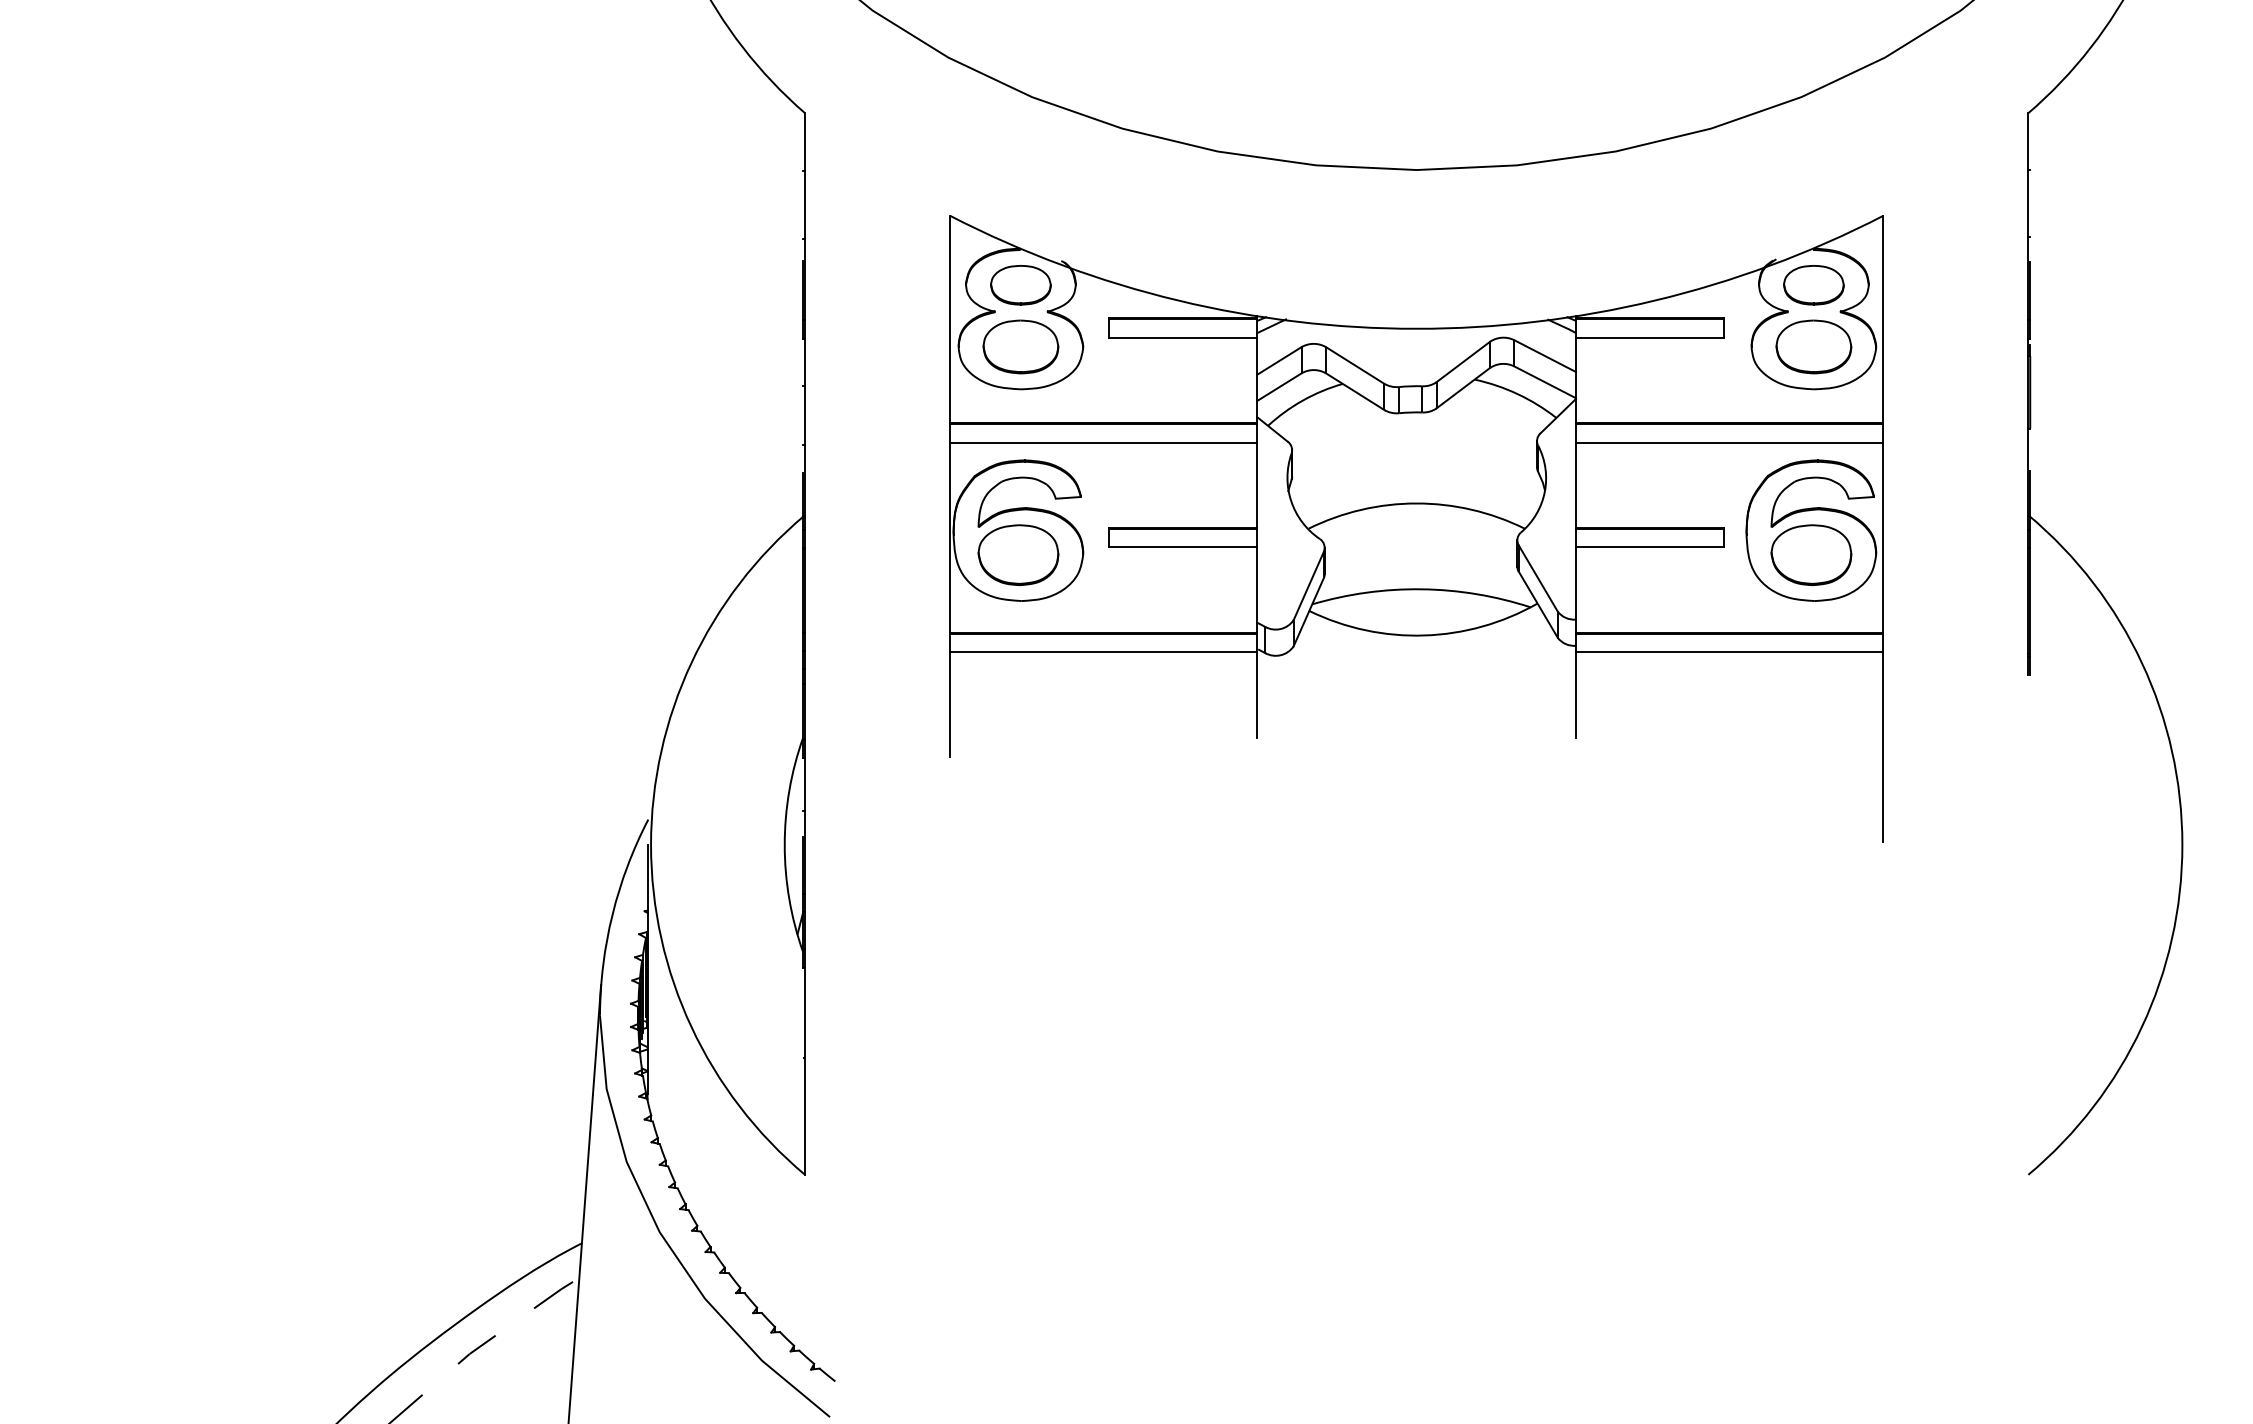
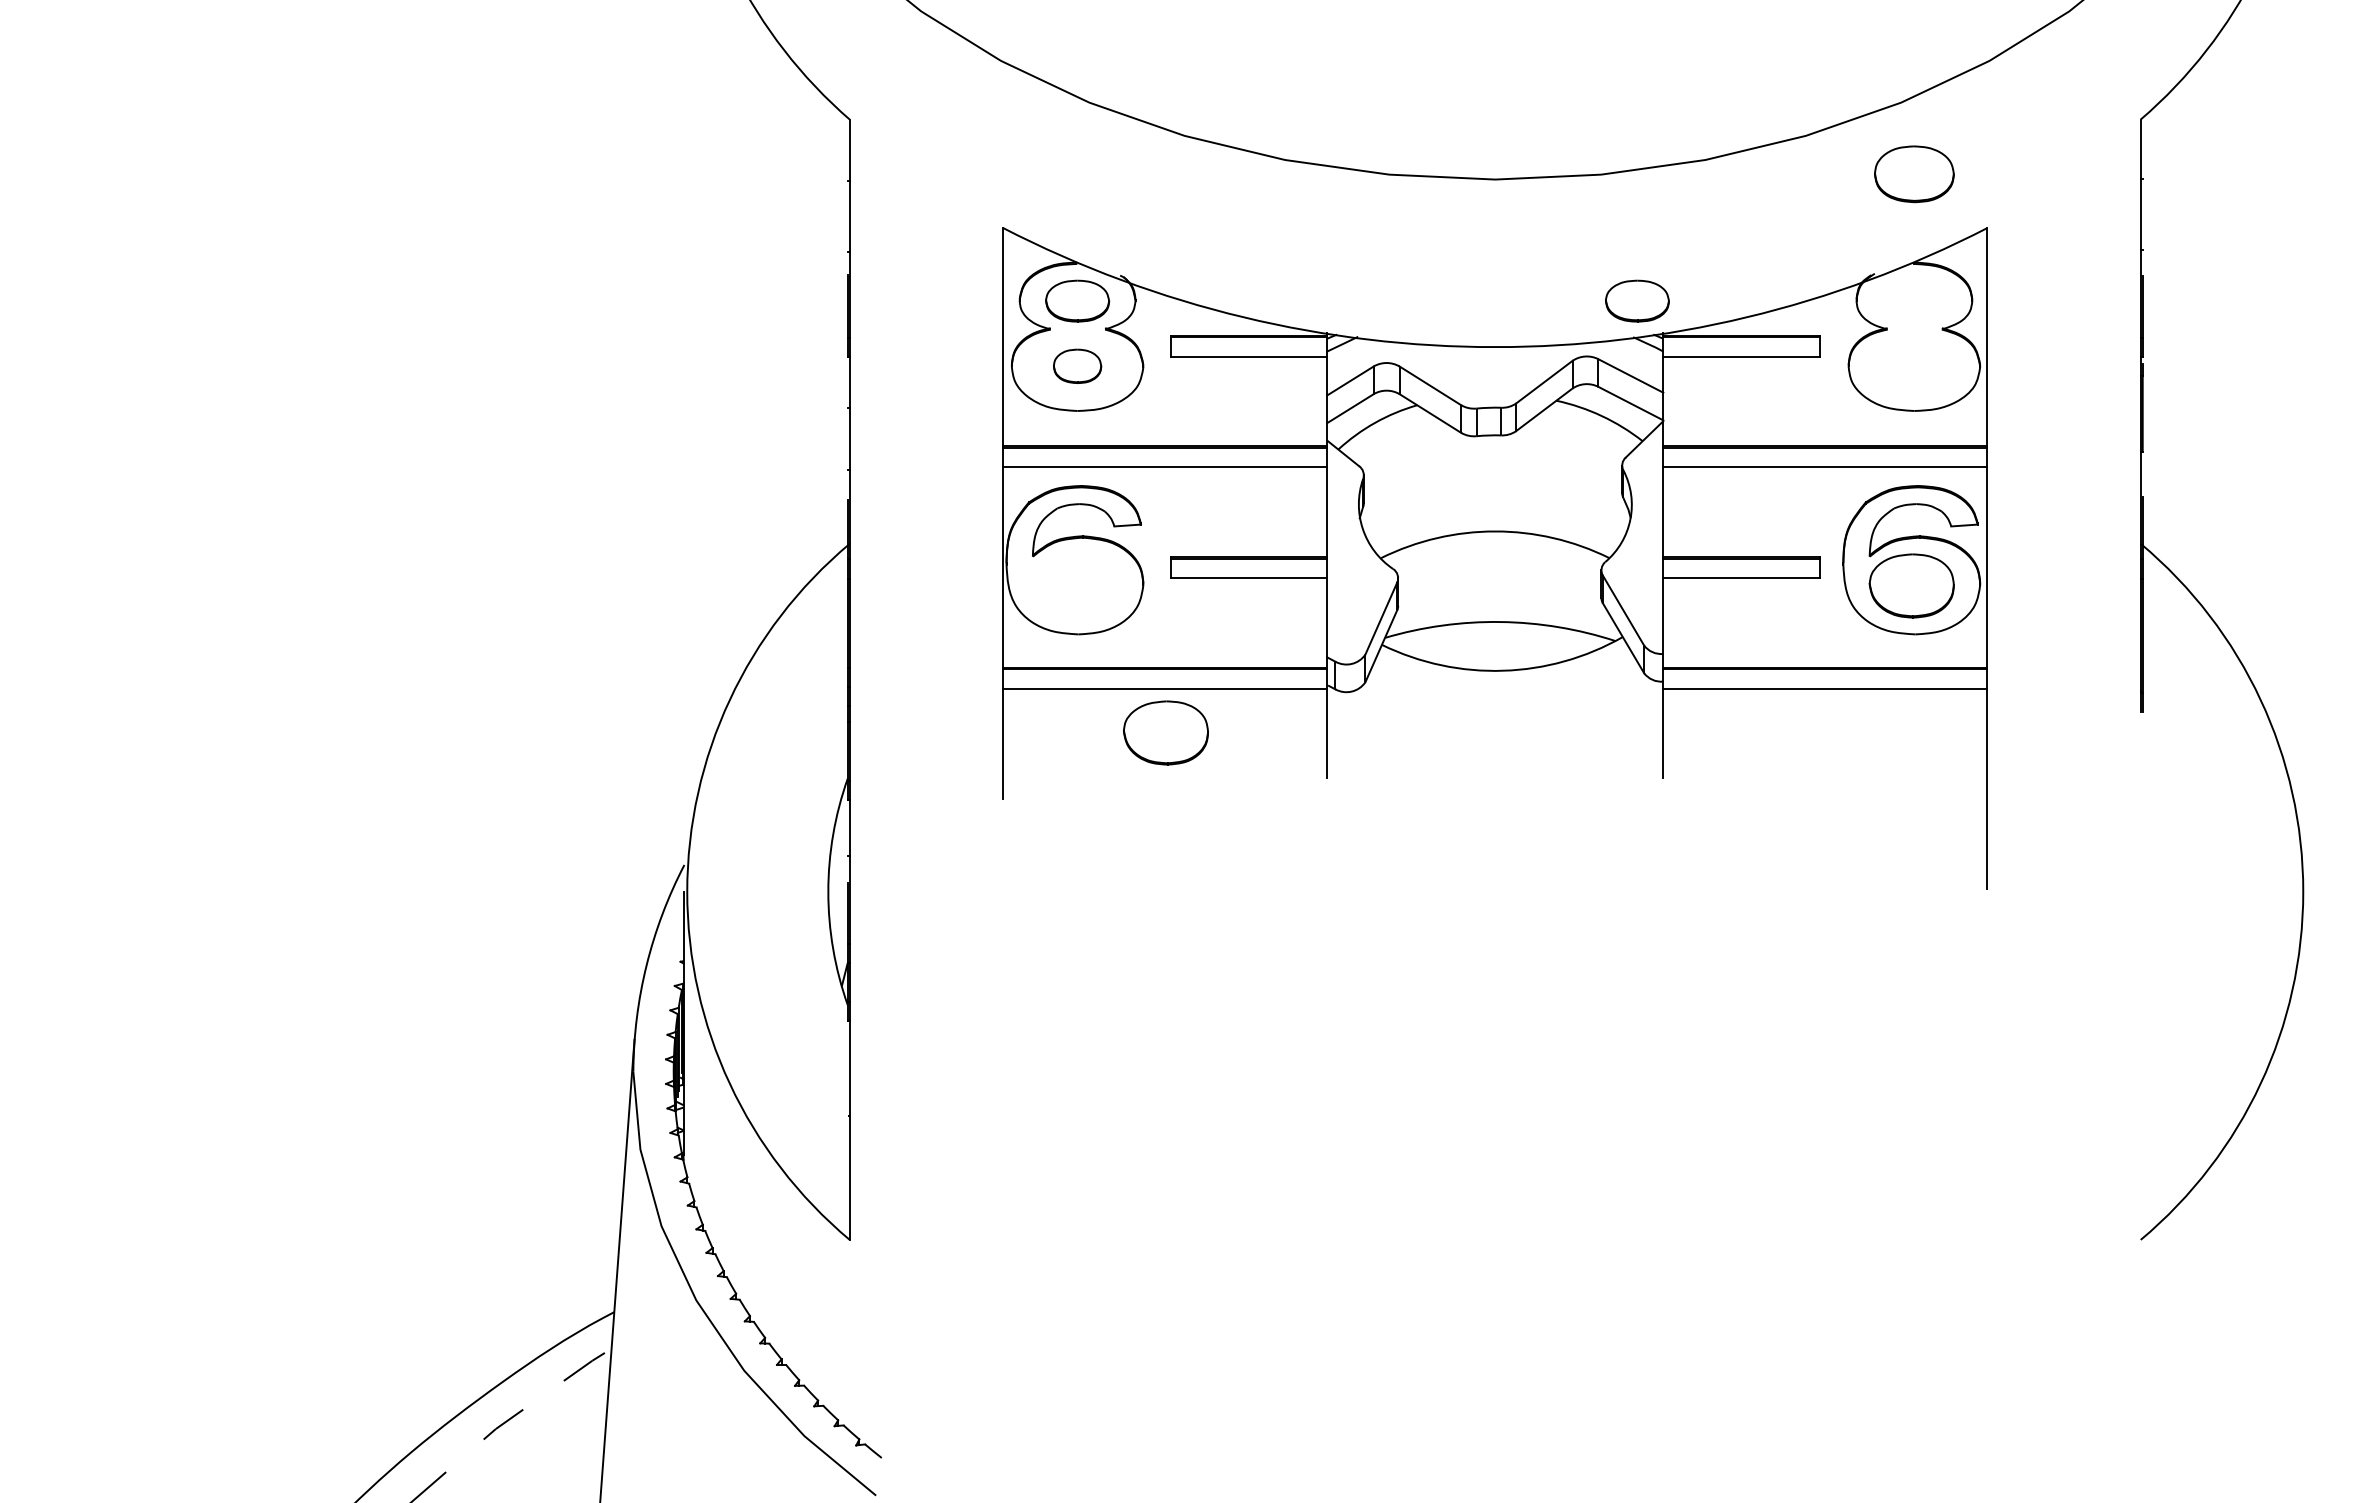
part: (1813, 284) -> (1637, 300), moved
part: (1020, 347) -> (1077, 366), size x0.6
part: (1813, 347) -> (1914, 174), moved
part: (1017, 554) -> (1165, 732), moved

